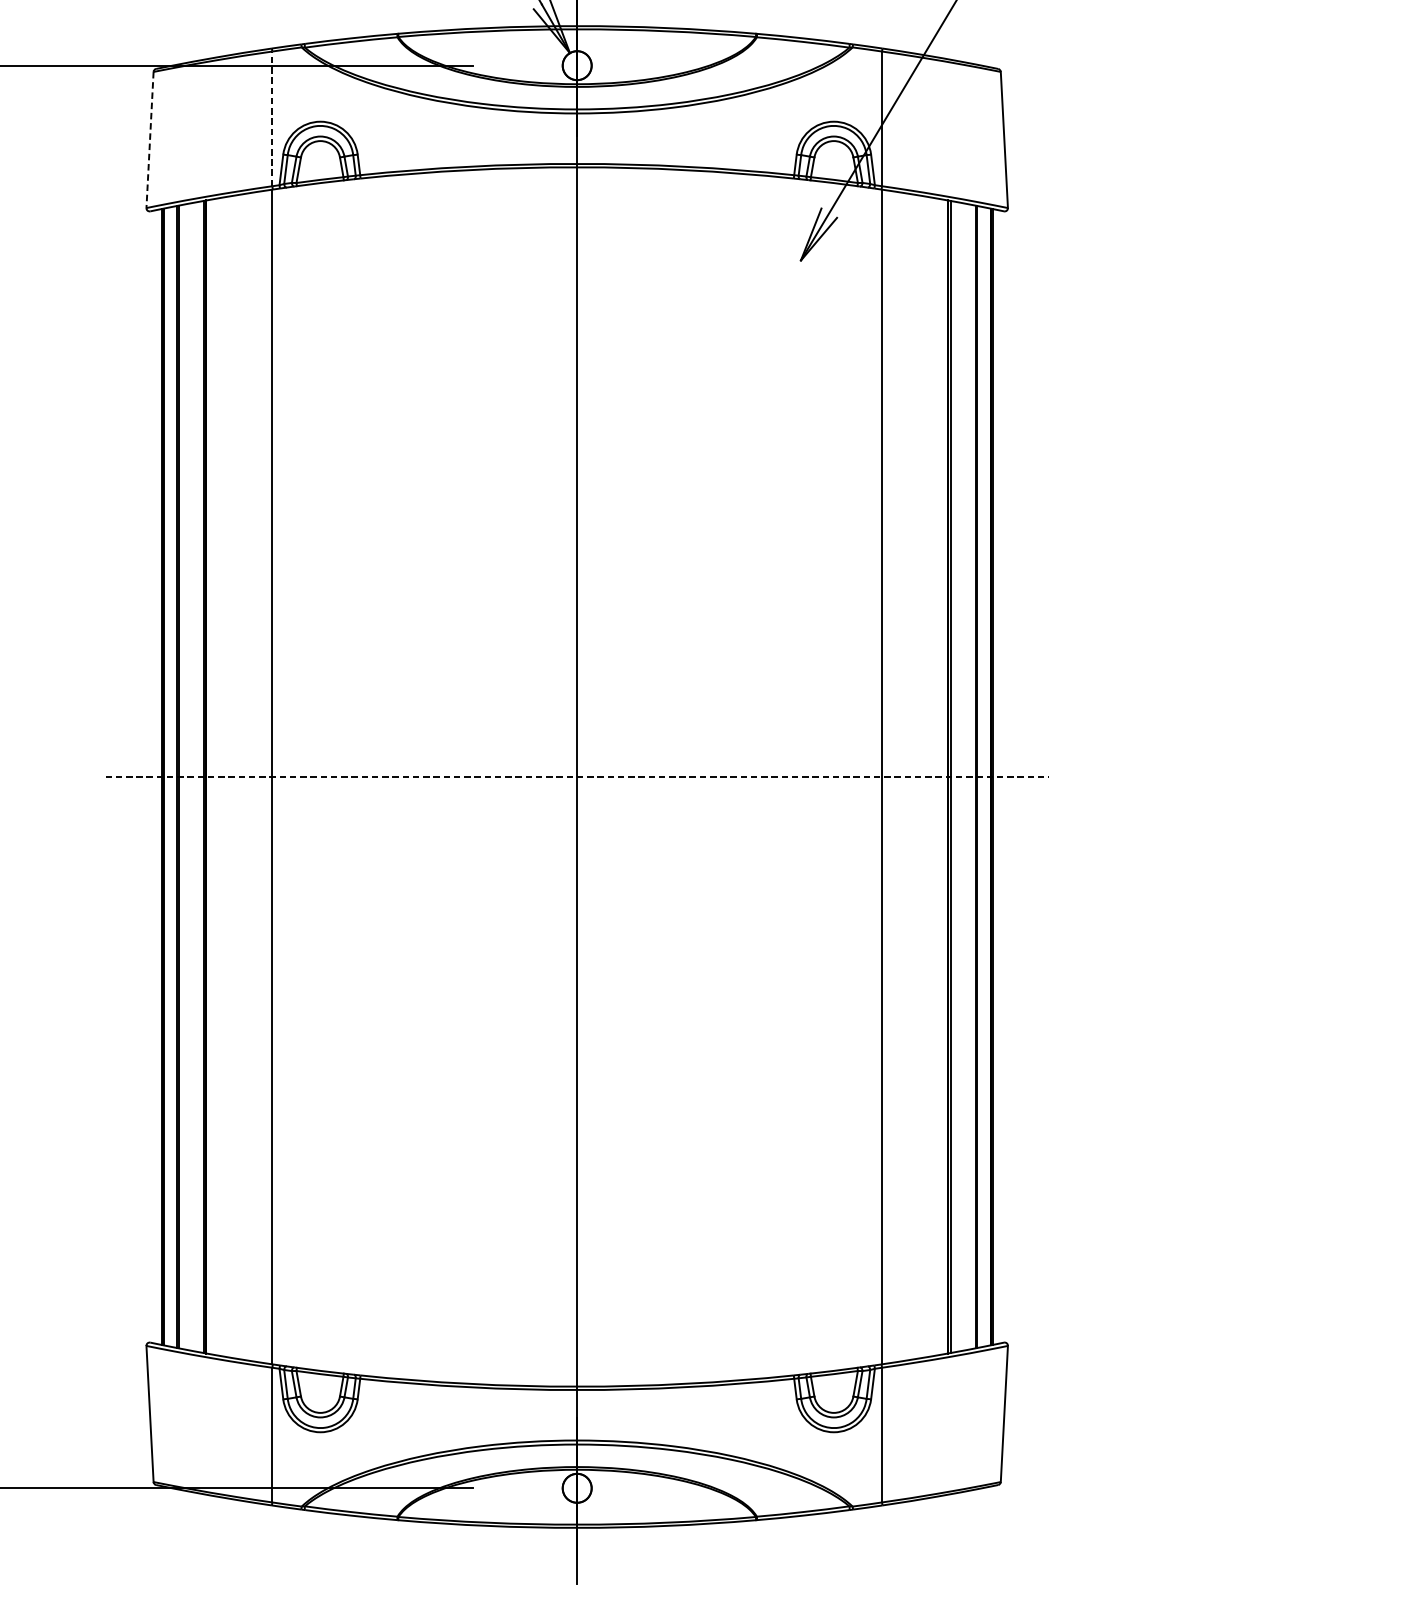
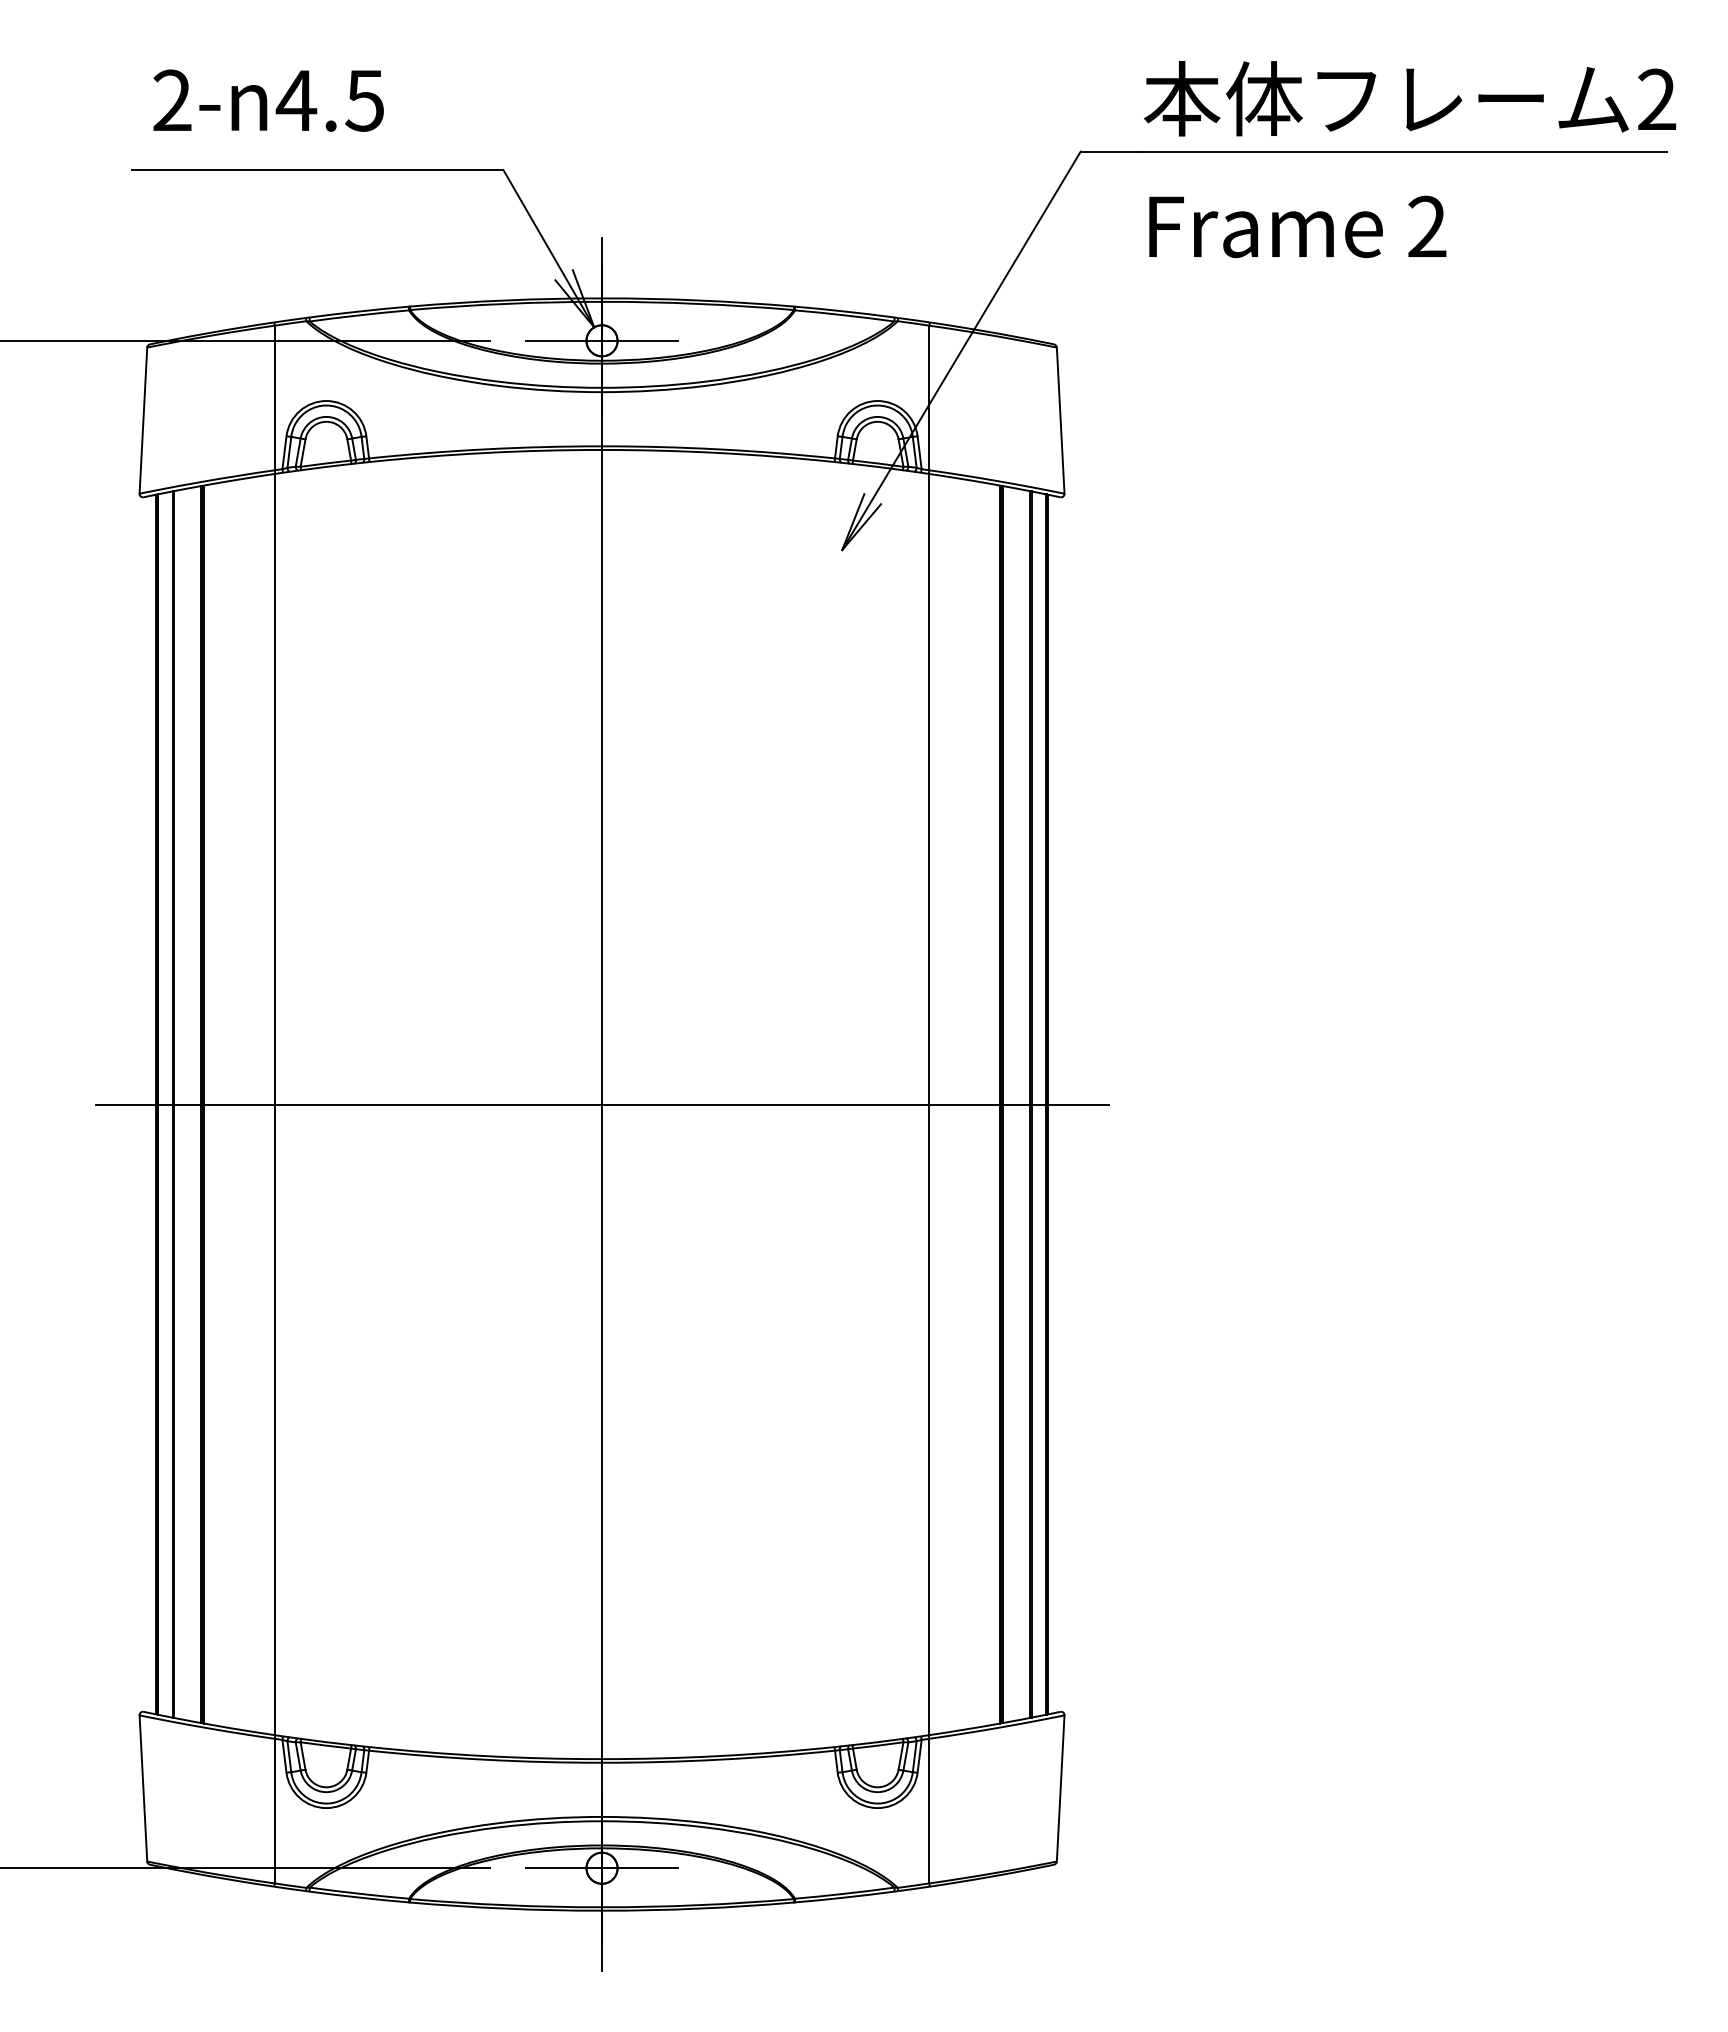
line: (576, 65) -> (601, 340), added
line: (272, 118) -> (274, 397), dashed -> solid
line: (150, 140) -> (143, 421), dashed -> solid
line: (577, 776) -> (602, 1104), dashed -> solid
line: (576, 1488) -> (601, 1868), added

